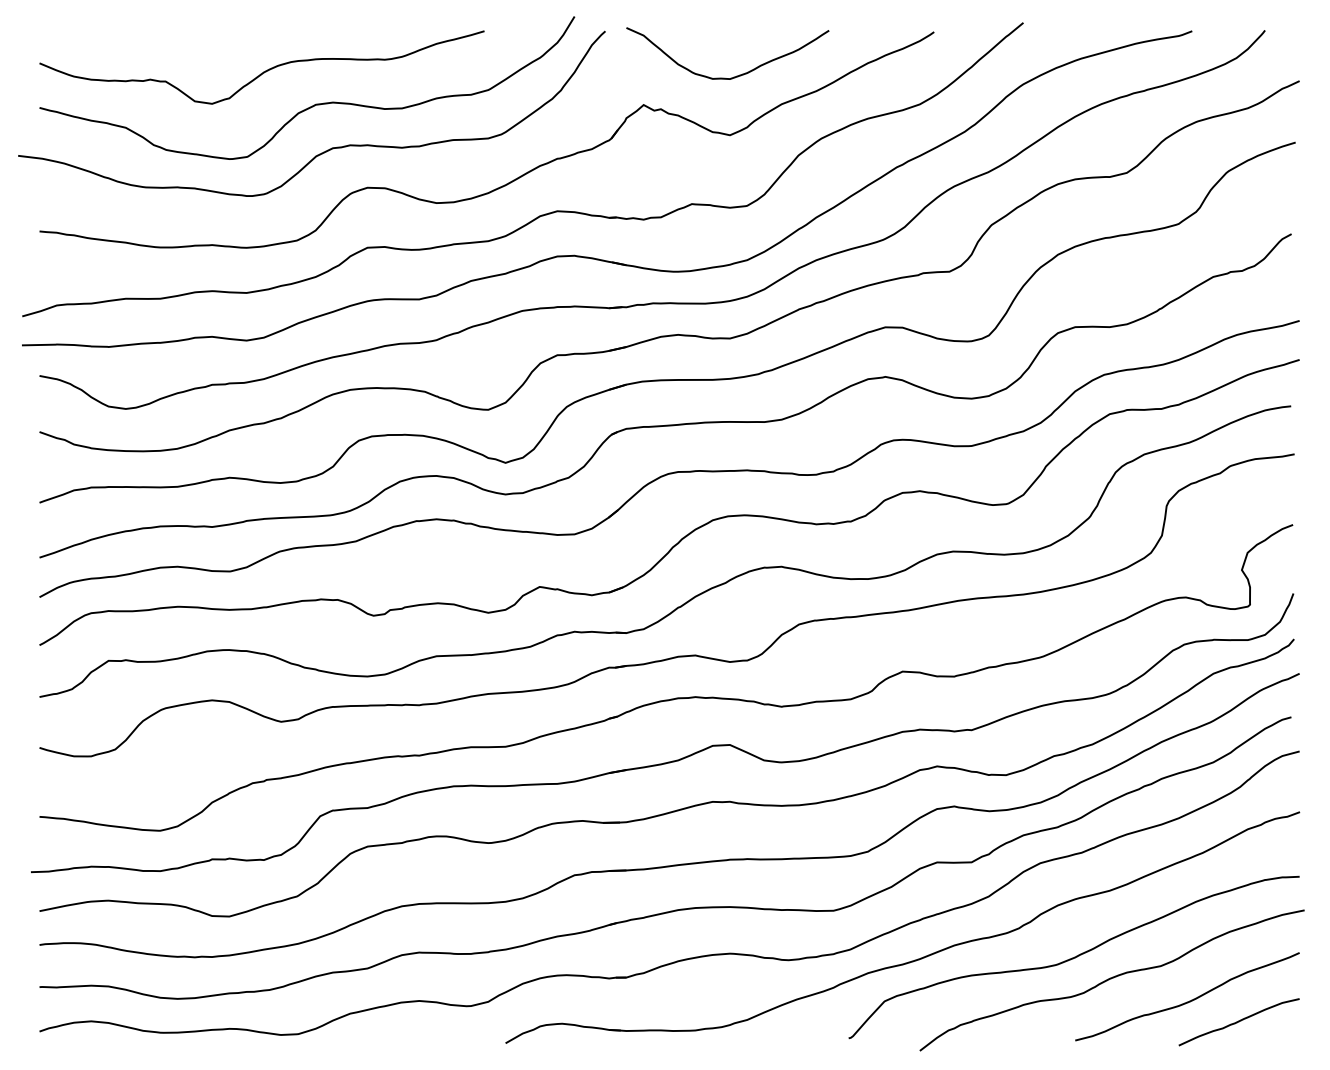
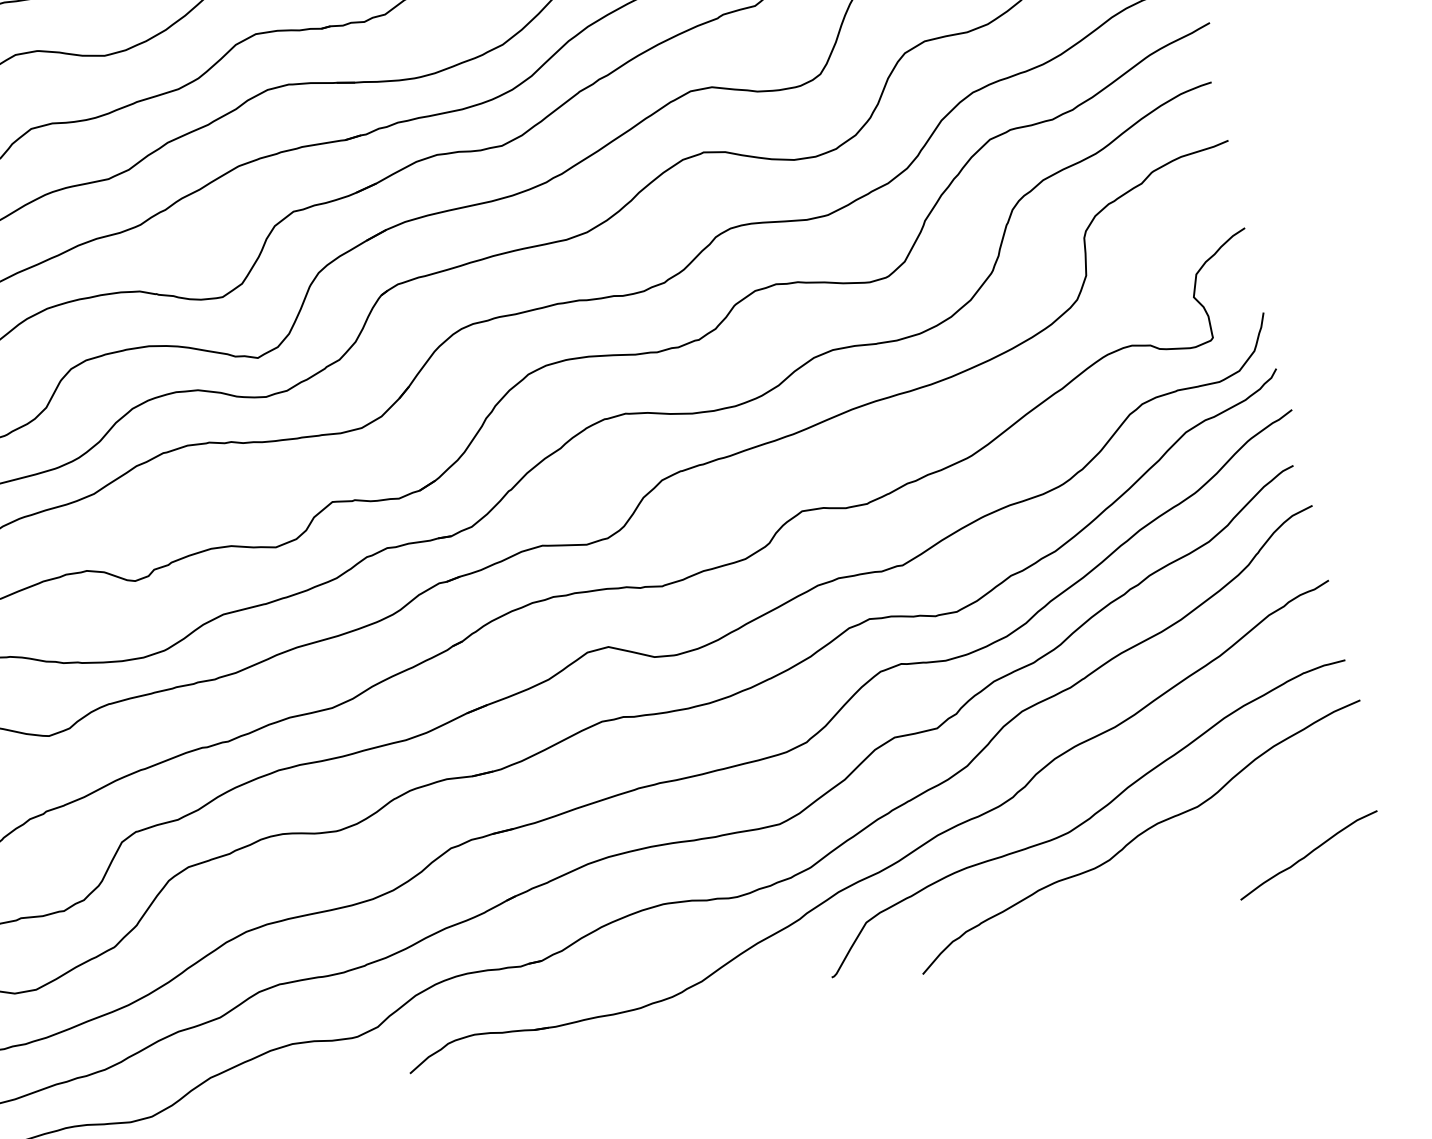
curve: (1189, 1000) -> (1242, 841), removed

